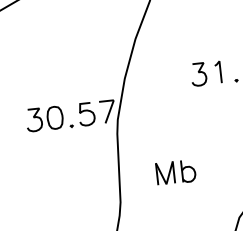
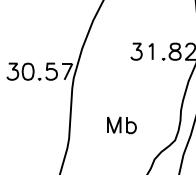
part: (175, 172) -> (121, 125), moved

